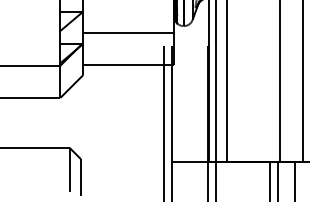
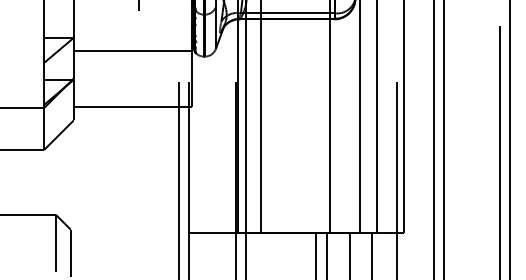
line: (128, 32) -> (132, 50), moved

